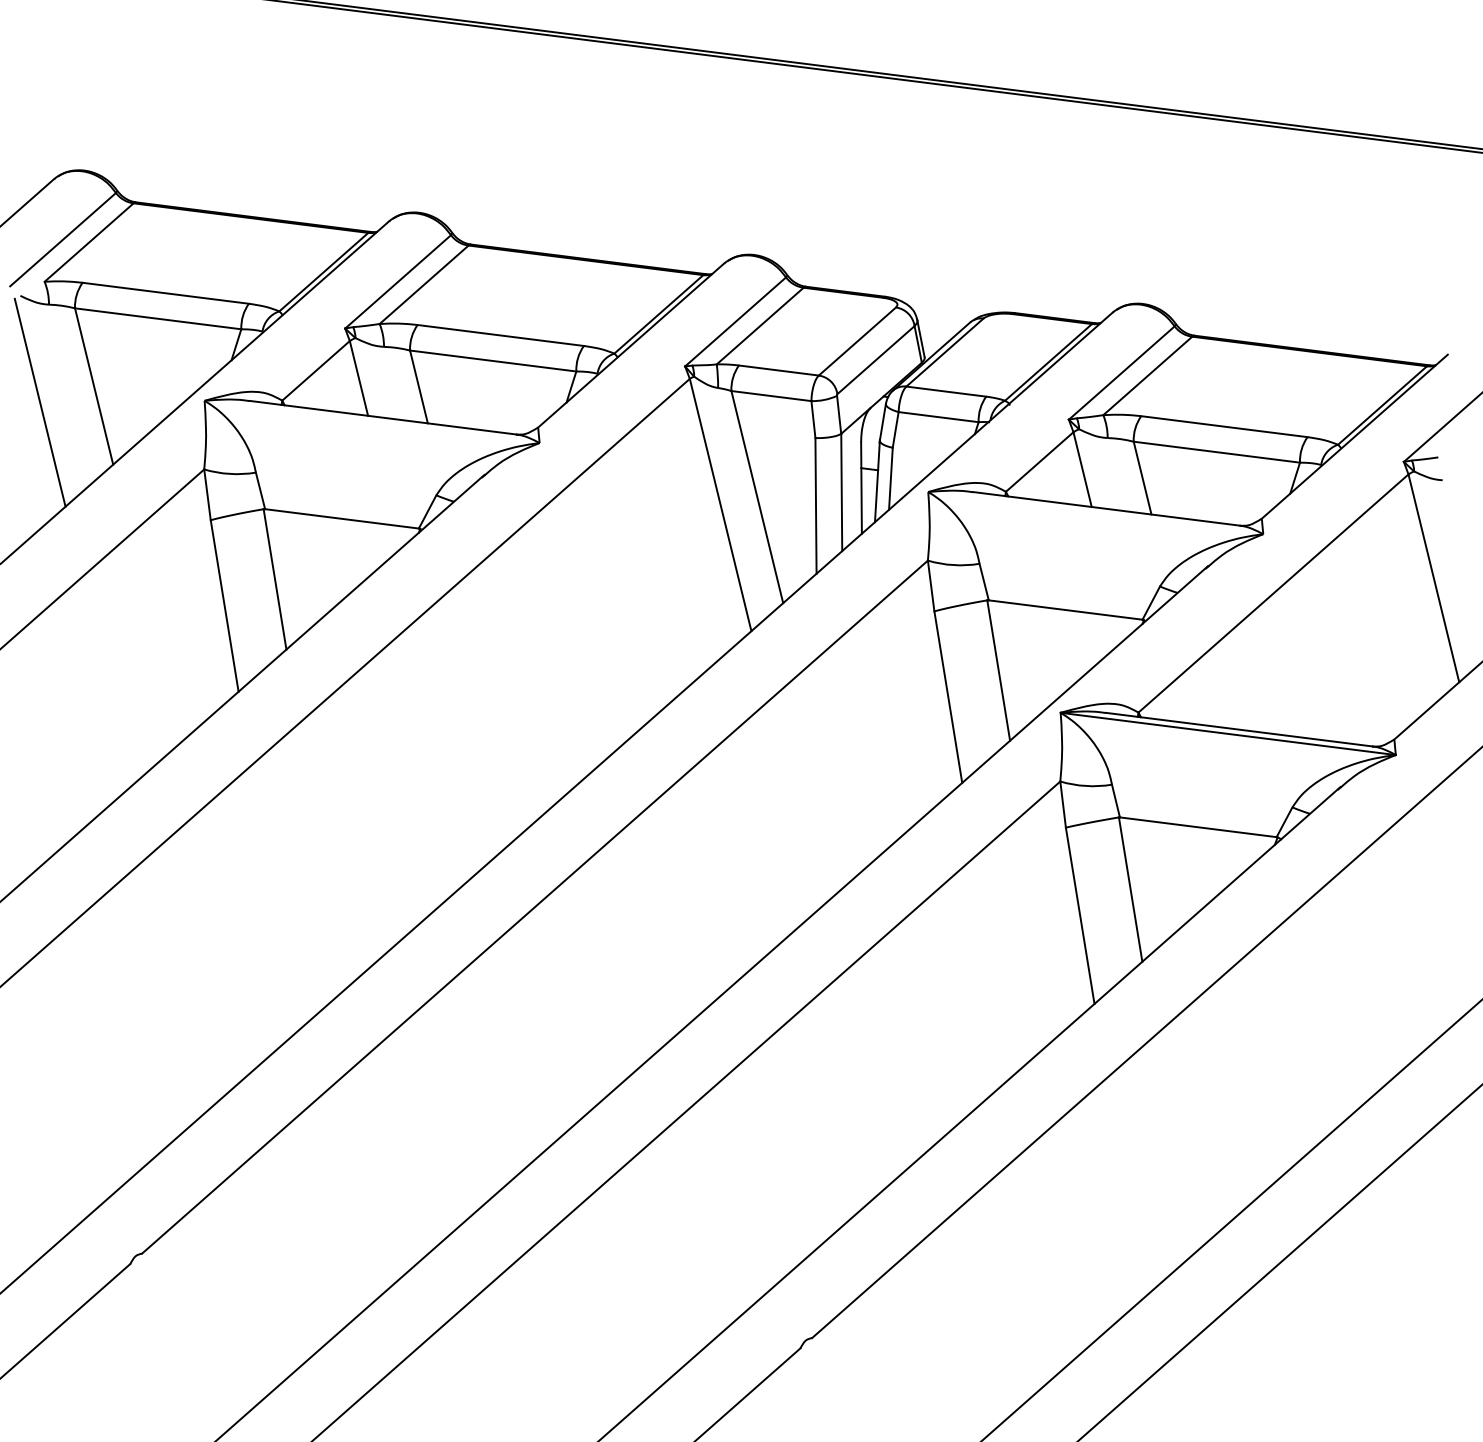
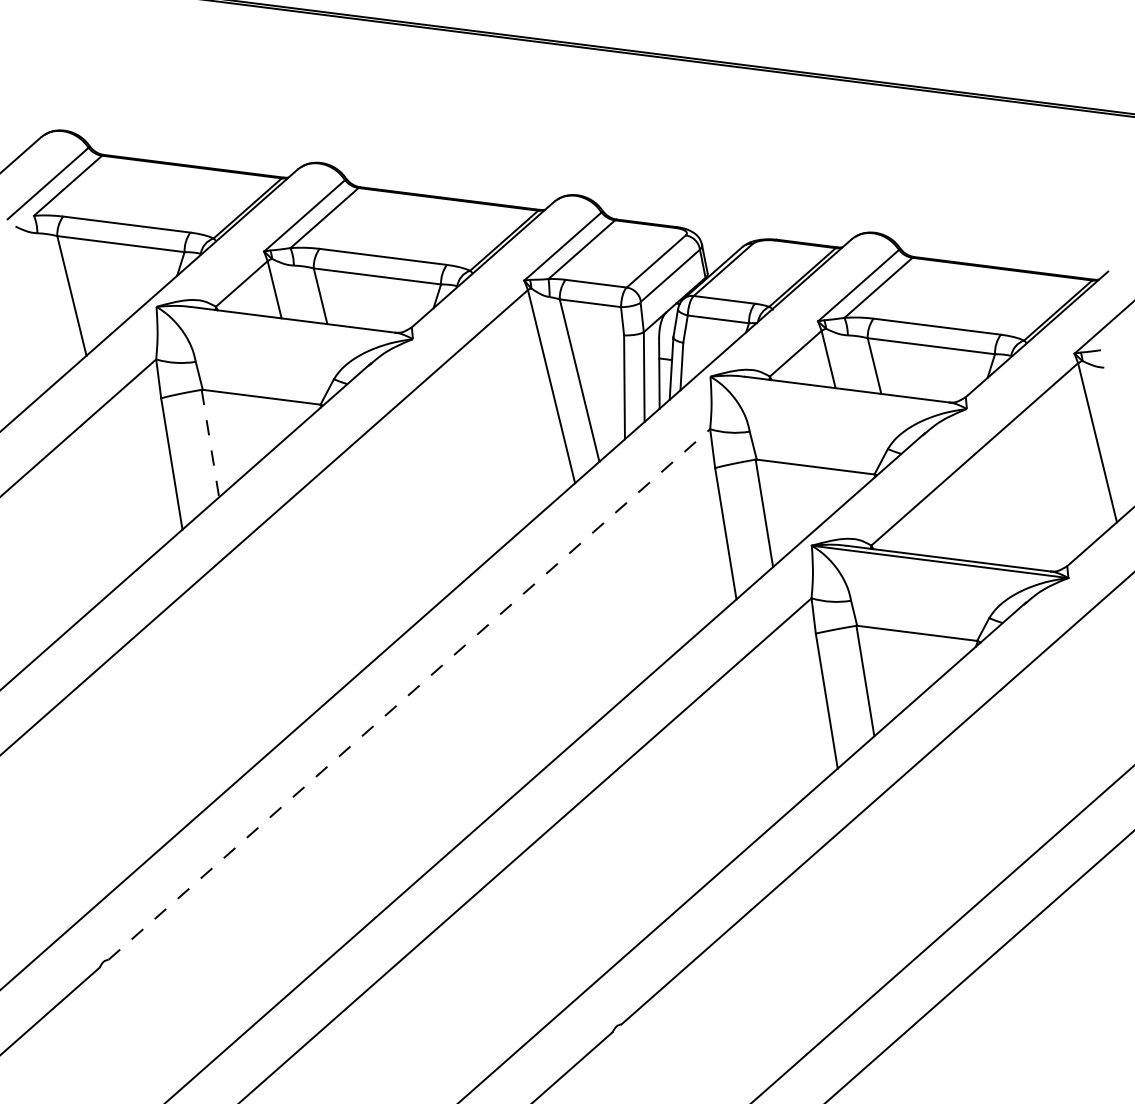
line: (40, 401) -> (30, 307), removed
line: (275, 580) -> (210, 444), solid -> dashed
line: (535, 907) -> (409, 694), solid -> dashed

